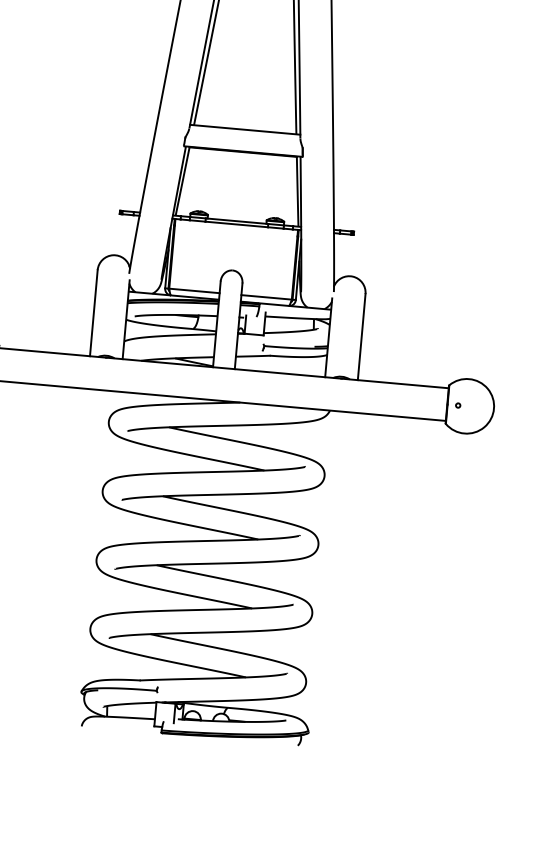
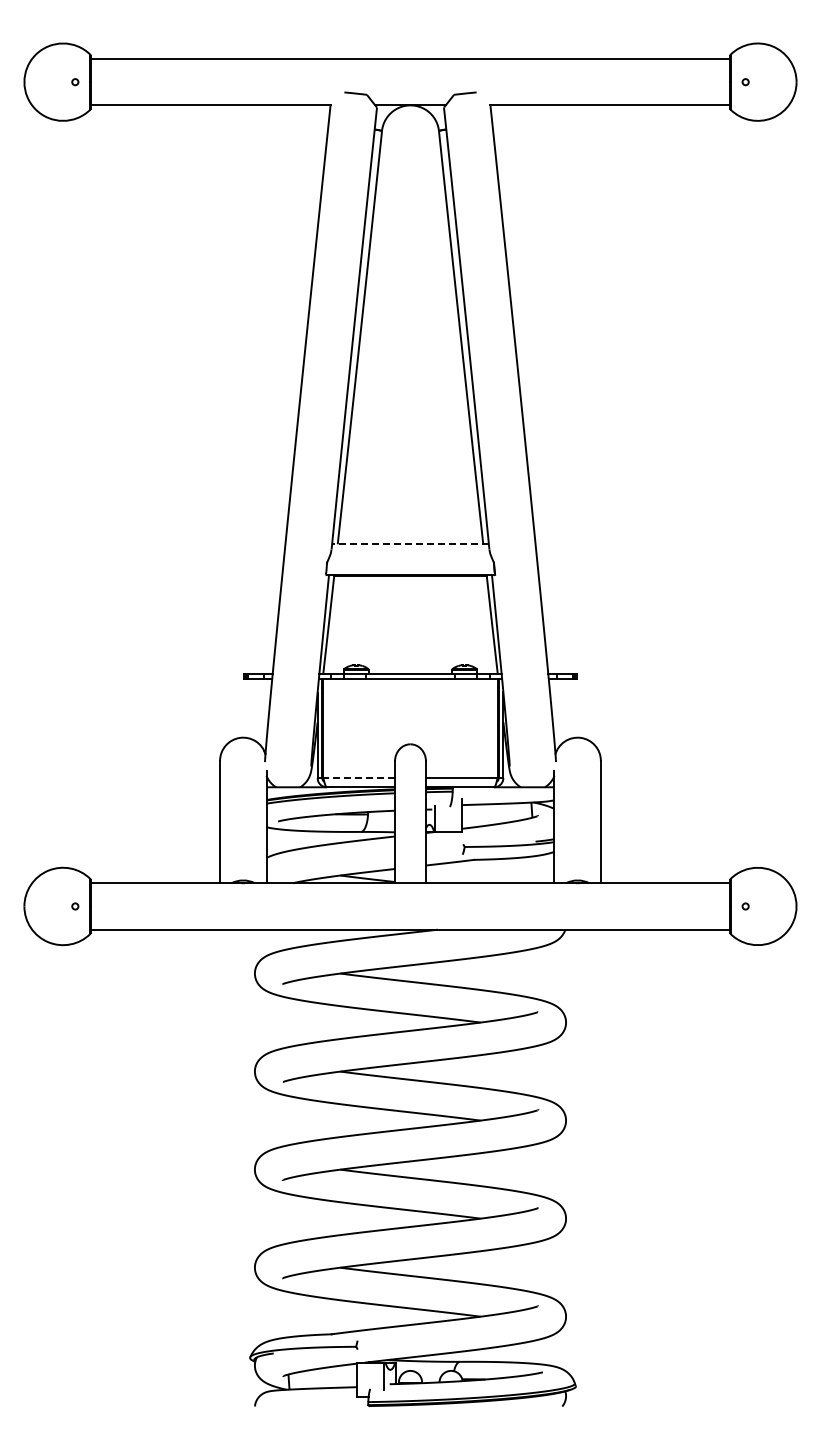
line: (245, 129) -> (410, 544), solid -> dashed
line: (194, 290) -> (359, 777), solid -> dashed

